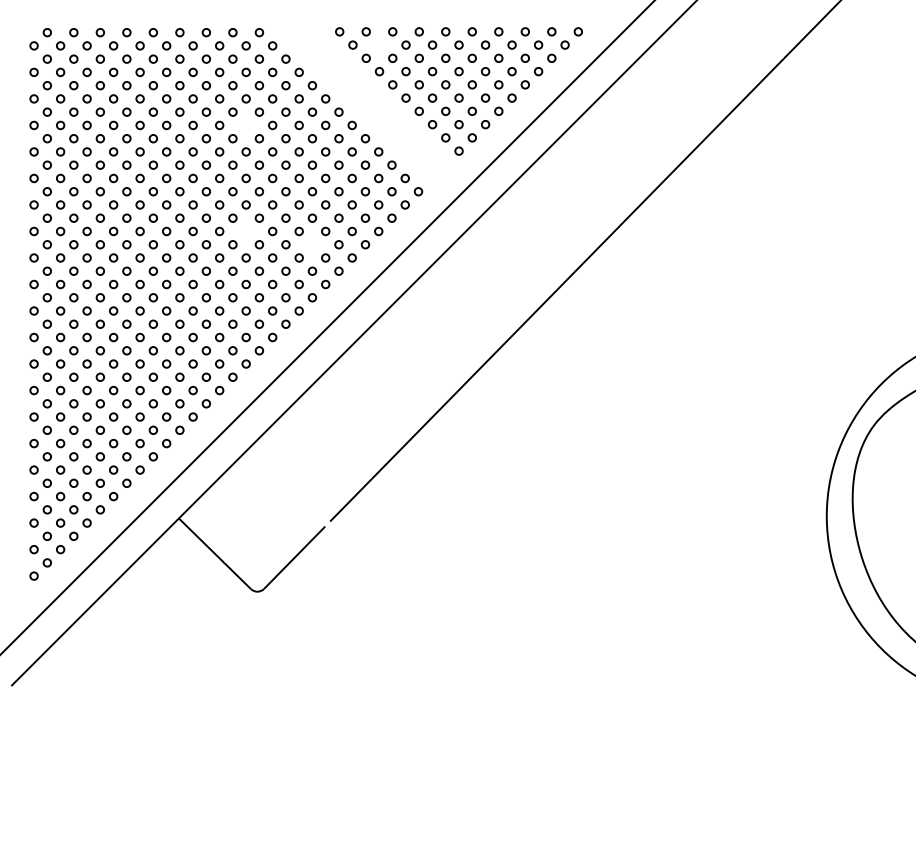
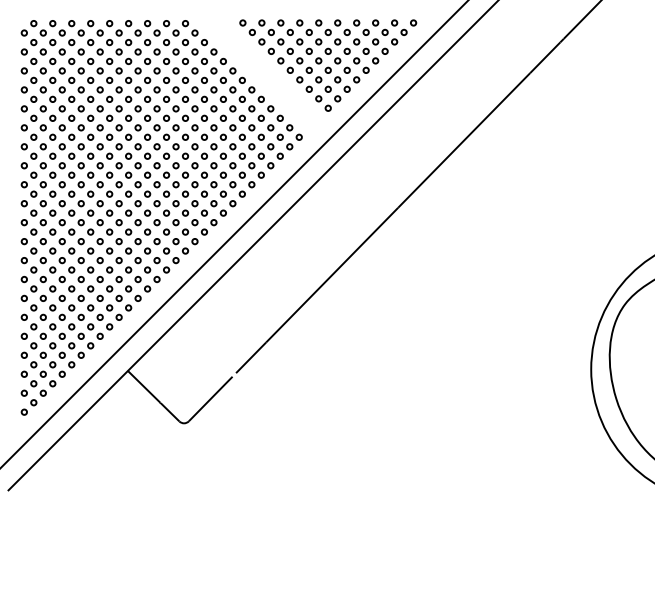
circle: (379, 44) -> (271, 32), added
circle: (245, 125) -> (175, 89), added
circle: (245, 231) -> (175, 165), added
circle: (312, 244) -> (223, 175), added

